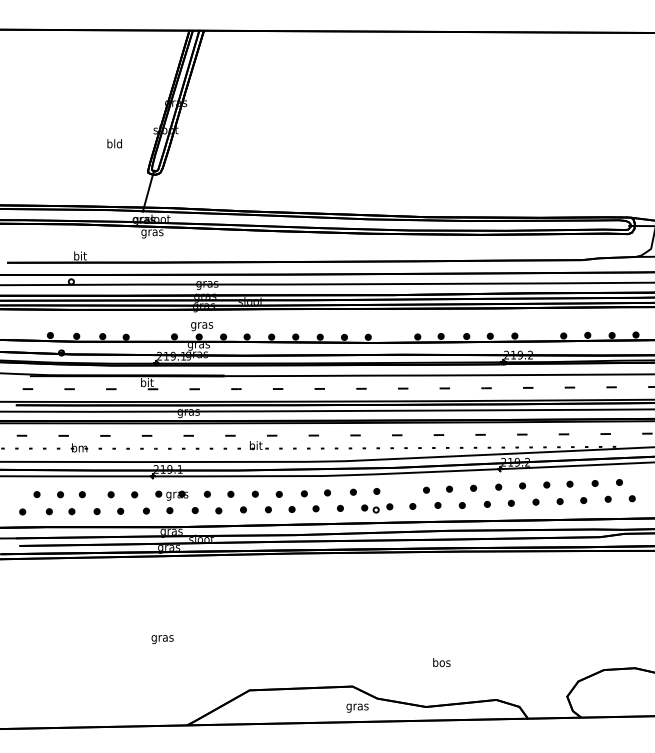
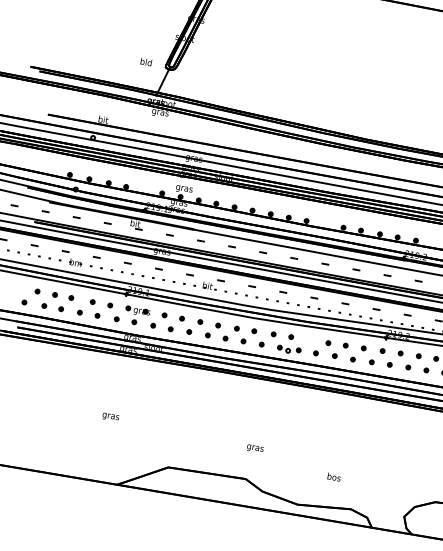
text: (114, 143) -> (146, 61), moved
text: (441, 662) -> (333, 477), moved
text: (357, 707) -> (255, 448), moved

